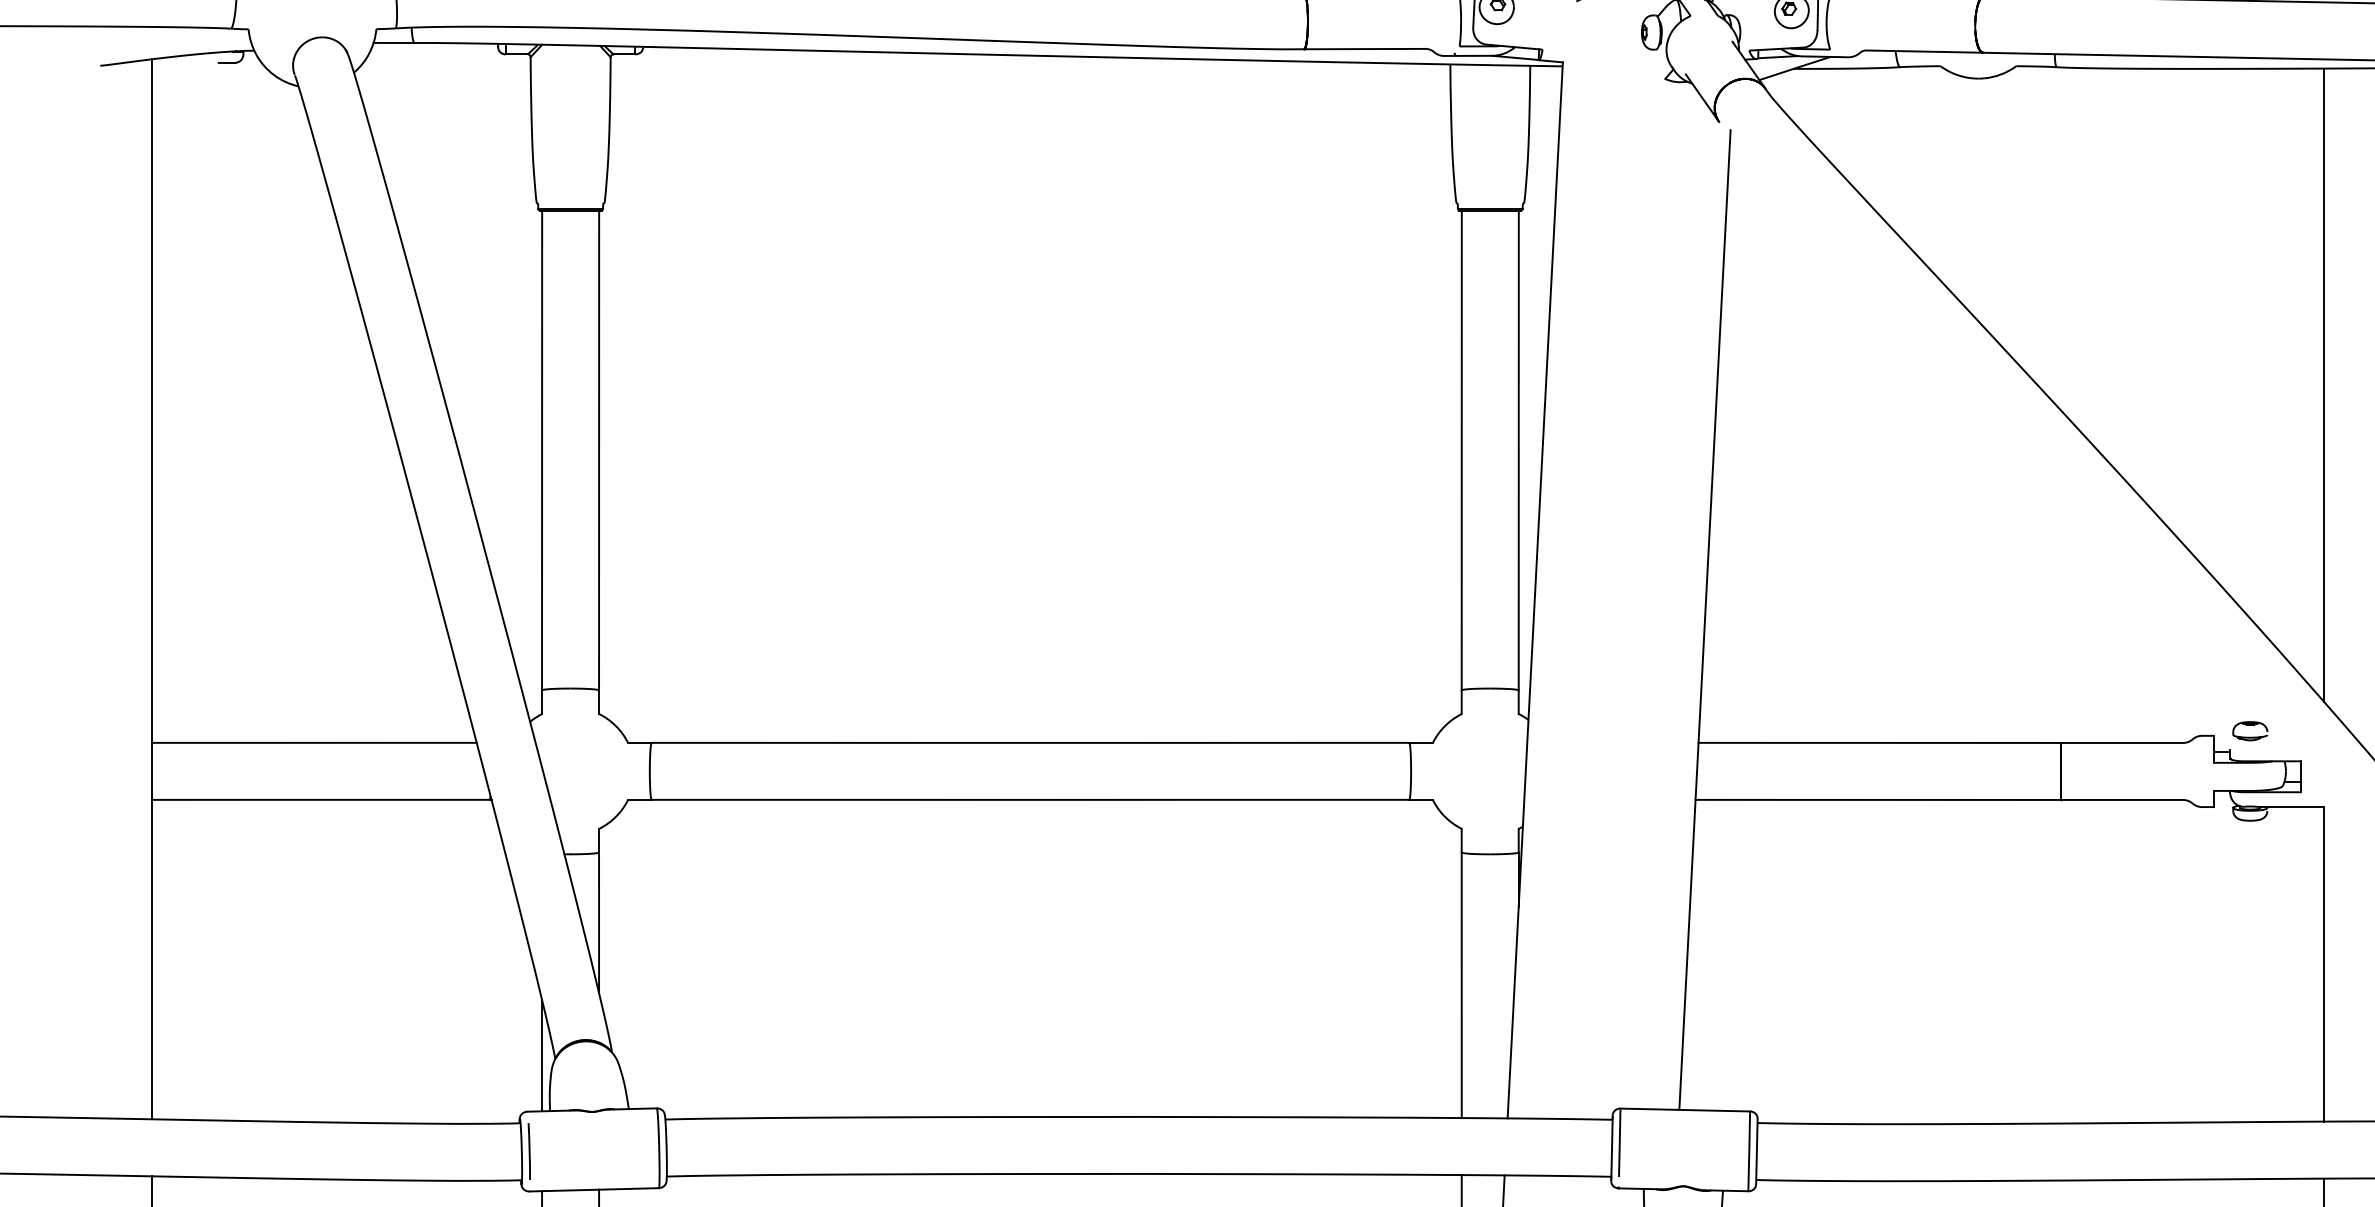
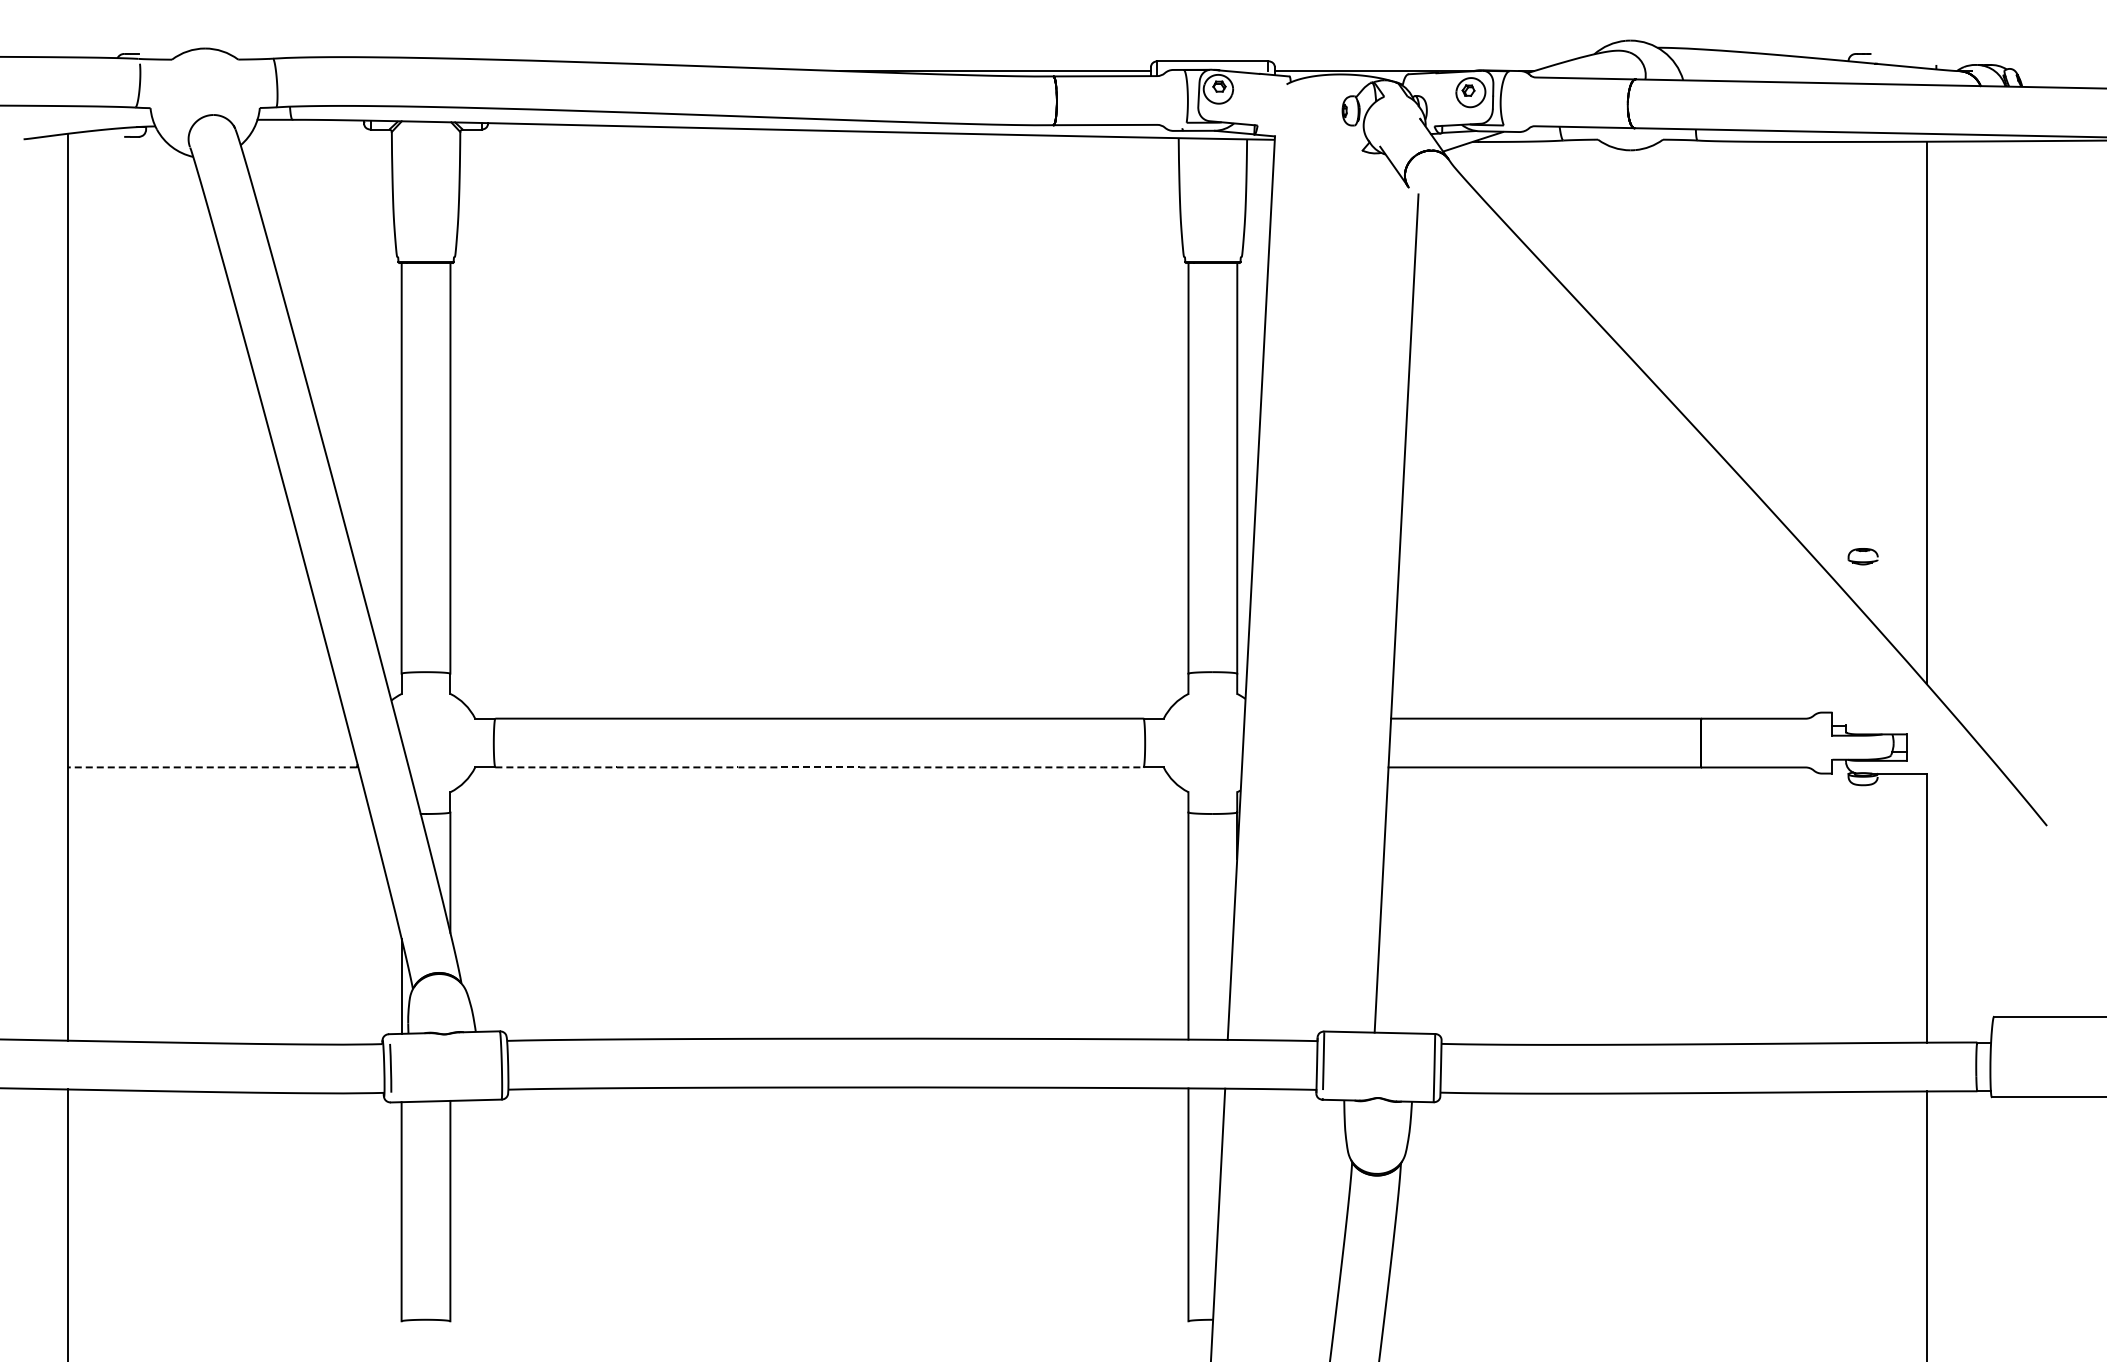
part: (2249, 731) -> (1862, 556), moved
line: (314, 742) -> (206, 718), removed
line: (319, 799) -> (211, 767), solid -> dashed
arc: (1030, 799) -> (819, 767), solid -> dashed

